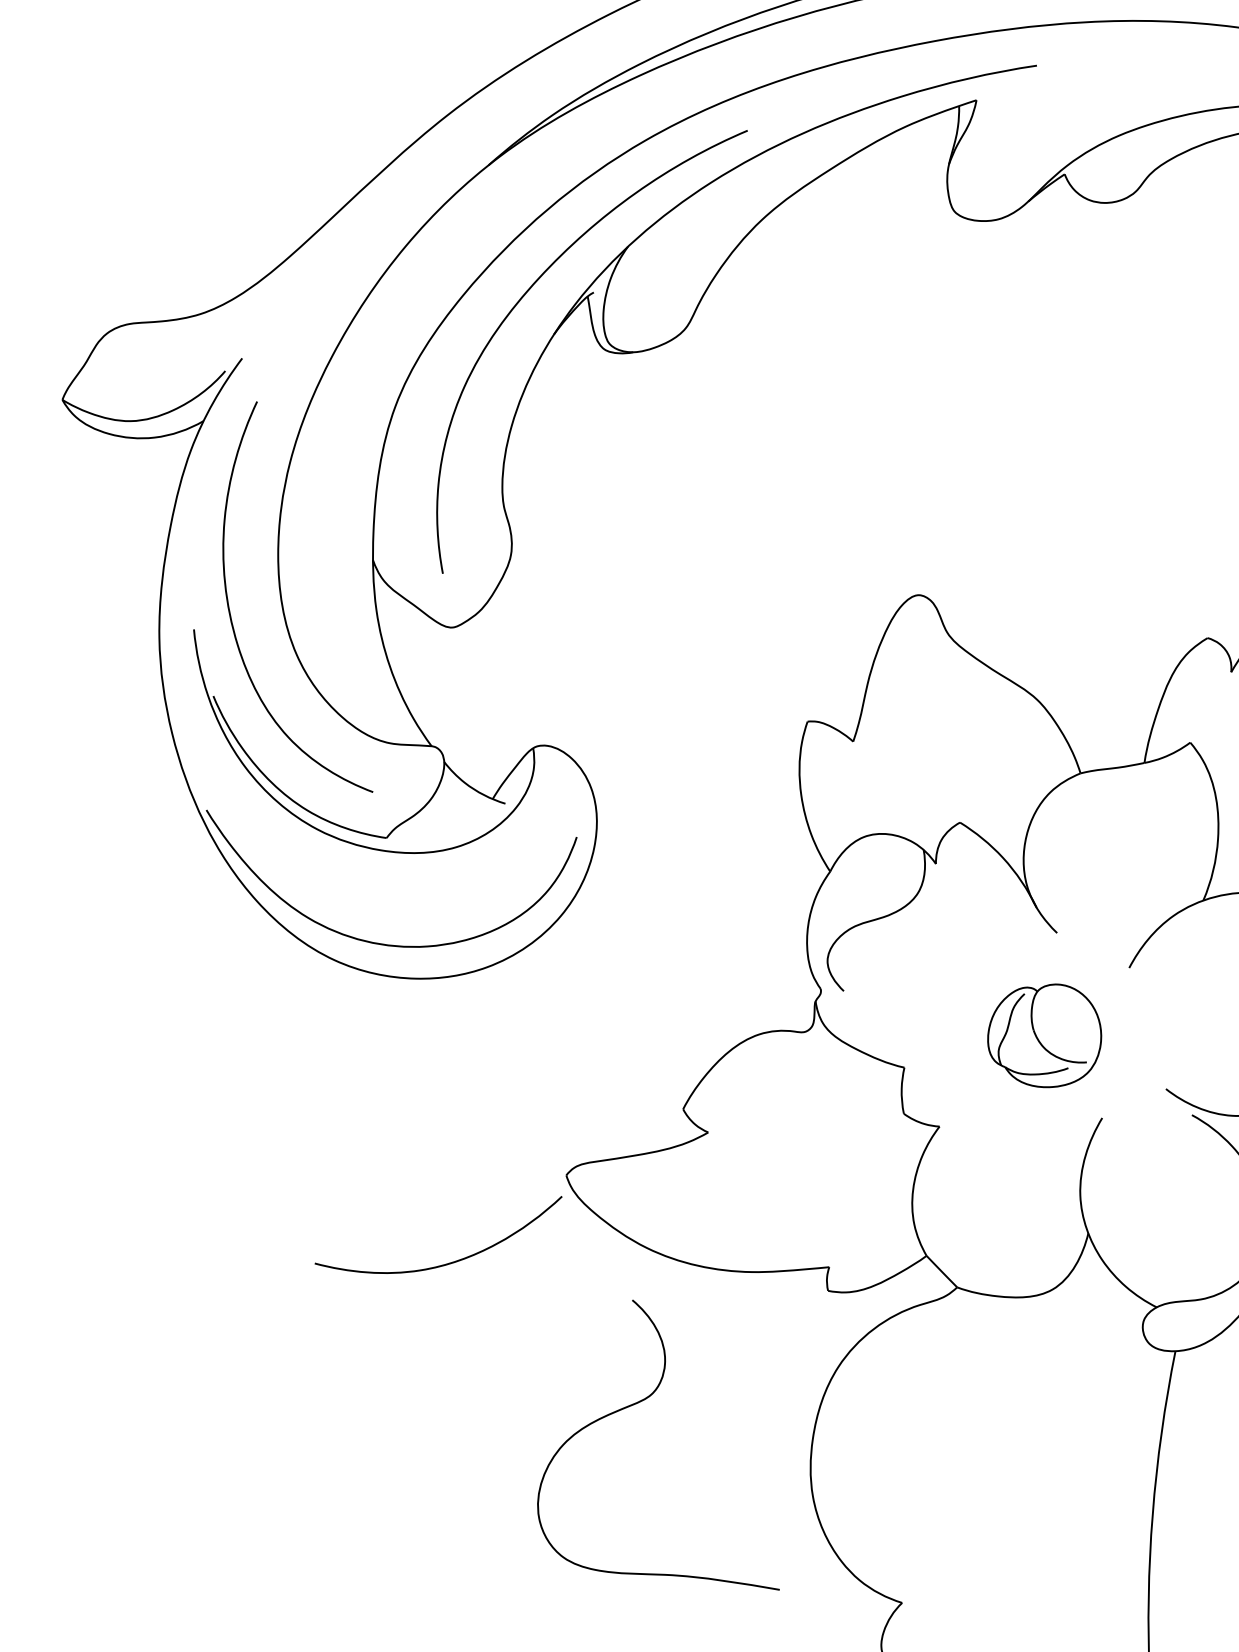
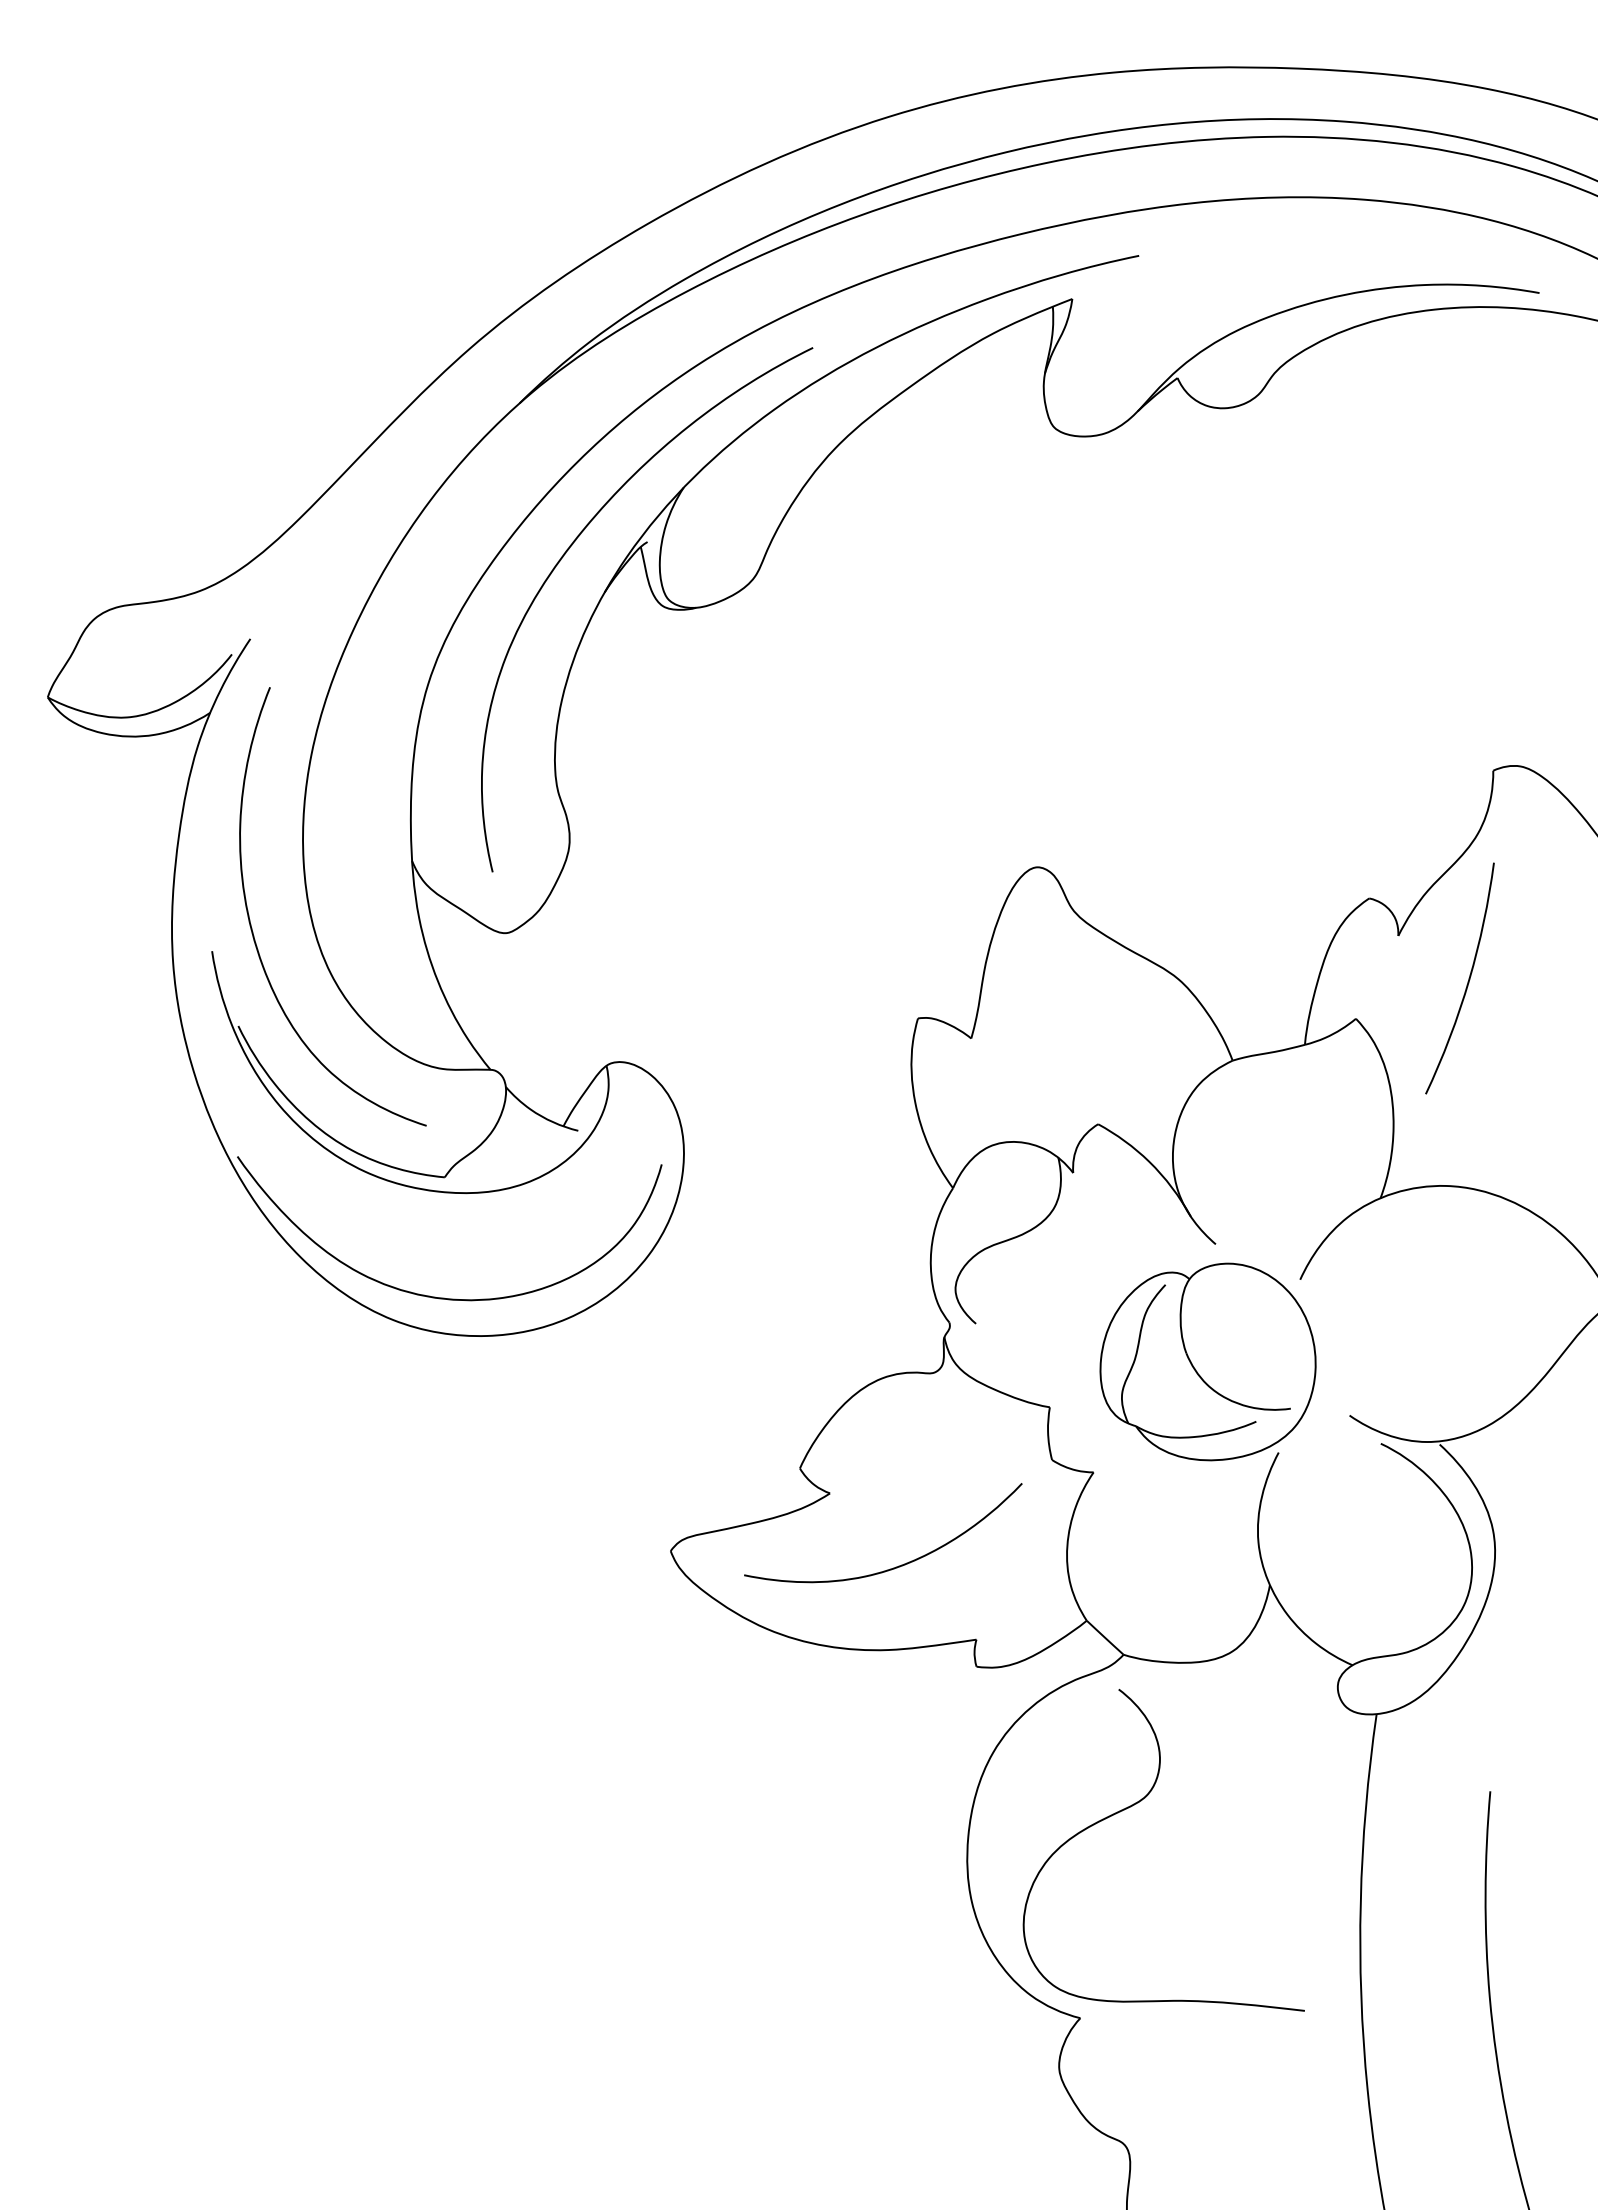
part: (1044, 1035) -> (1207, 1361), size x1.67
curve: (450, 1262) -> (898, 1565), moved
curve: (644, 1400) -> (1138, 1803), moved

